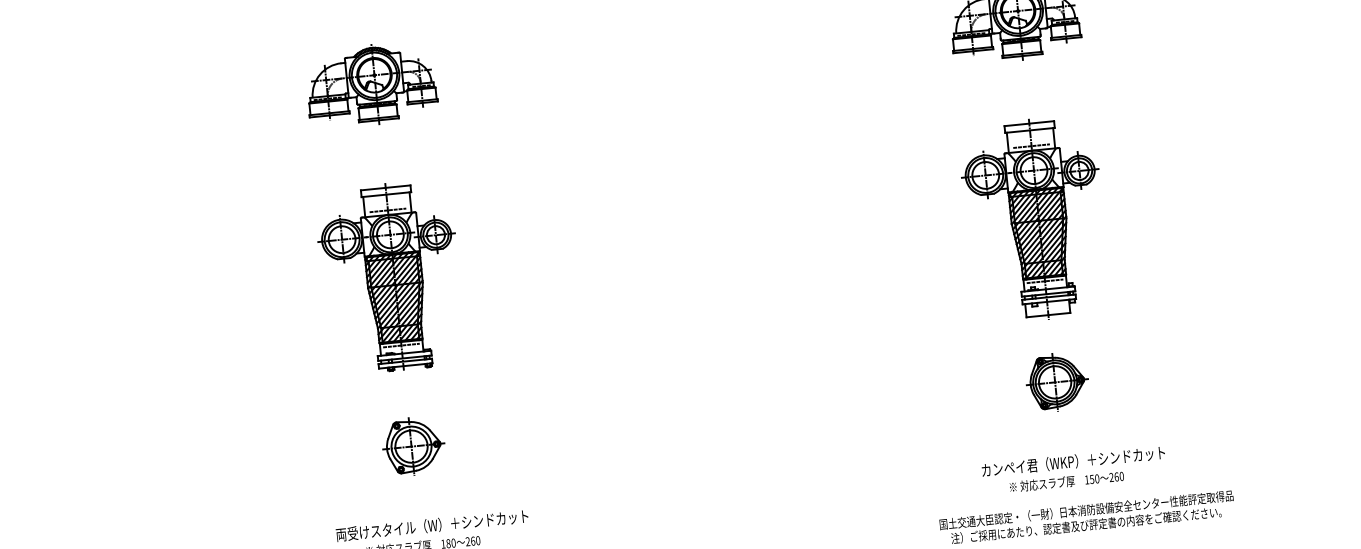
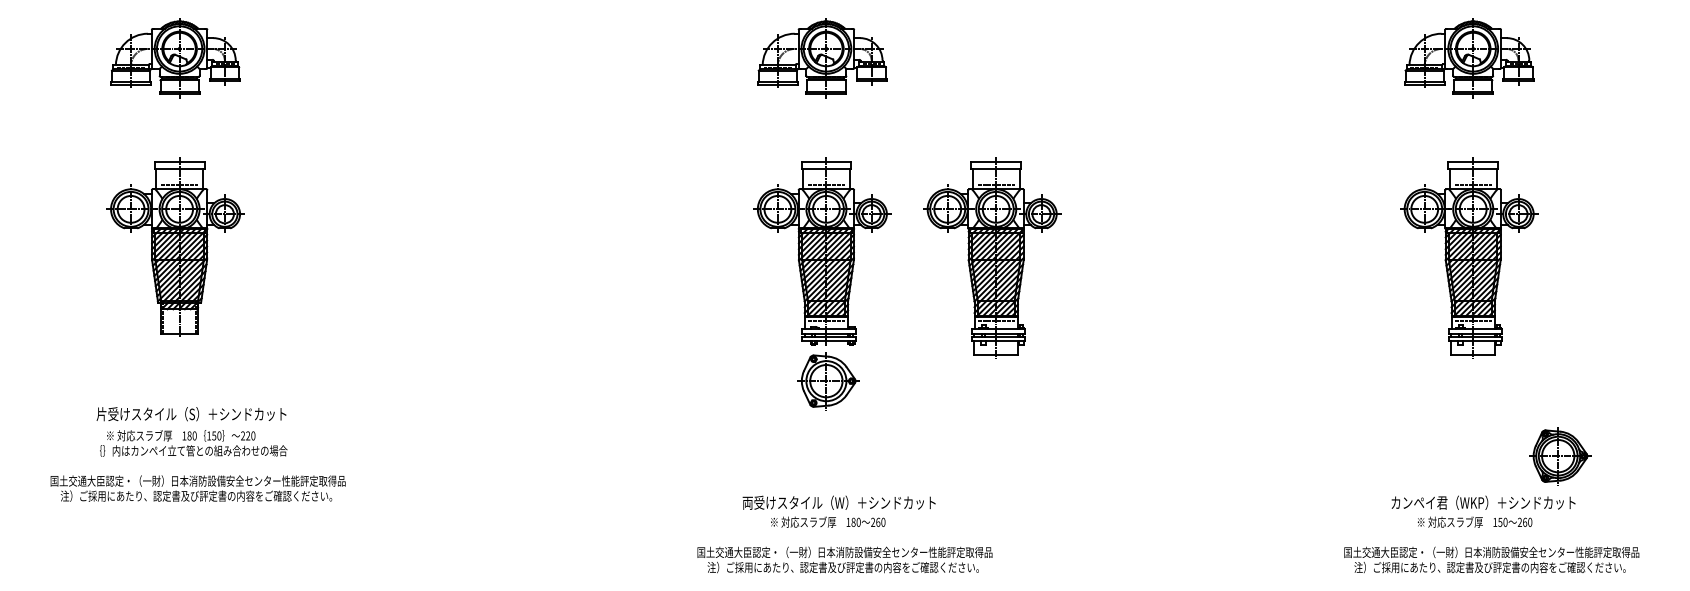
part: (560, 266) -> (992, 257), added
part: (1057, 382) -> (1560, 456), moved
part: (413, 446) -> (828, 381), moved

